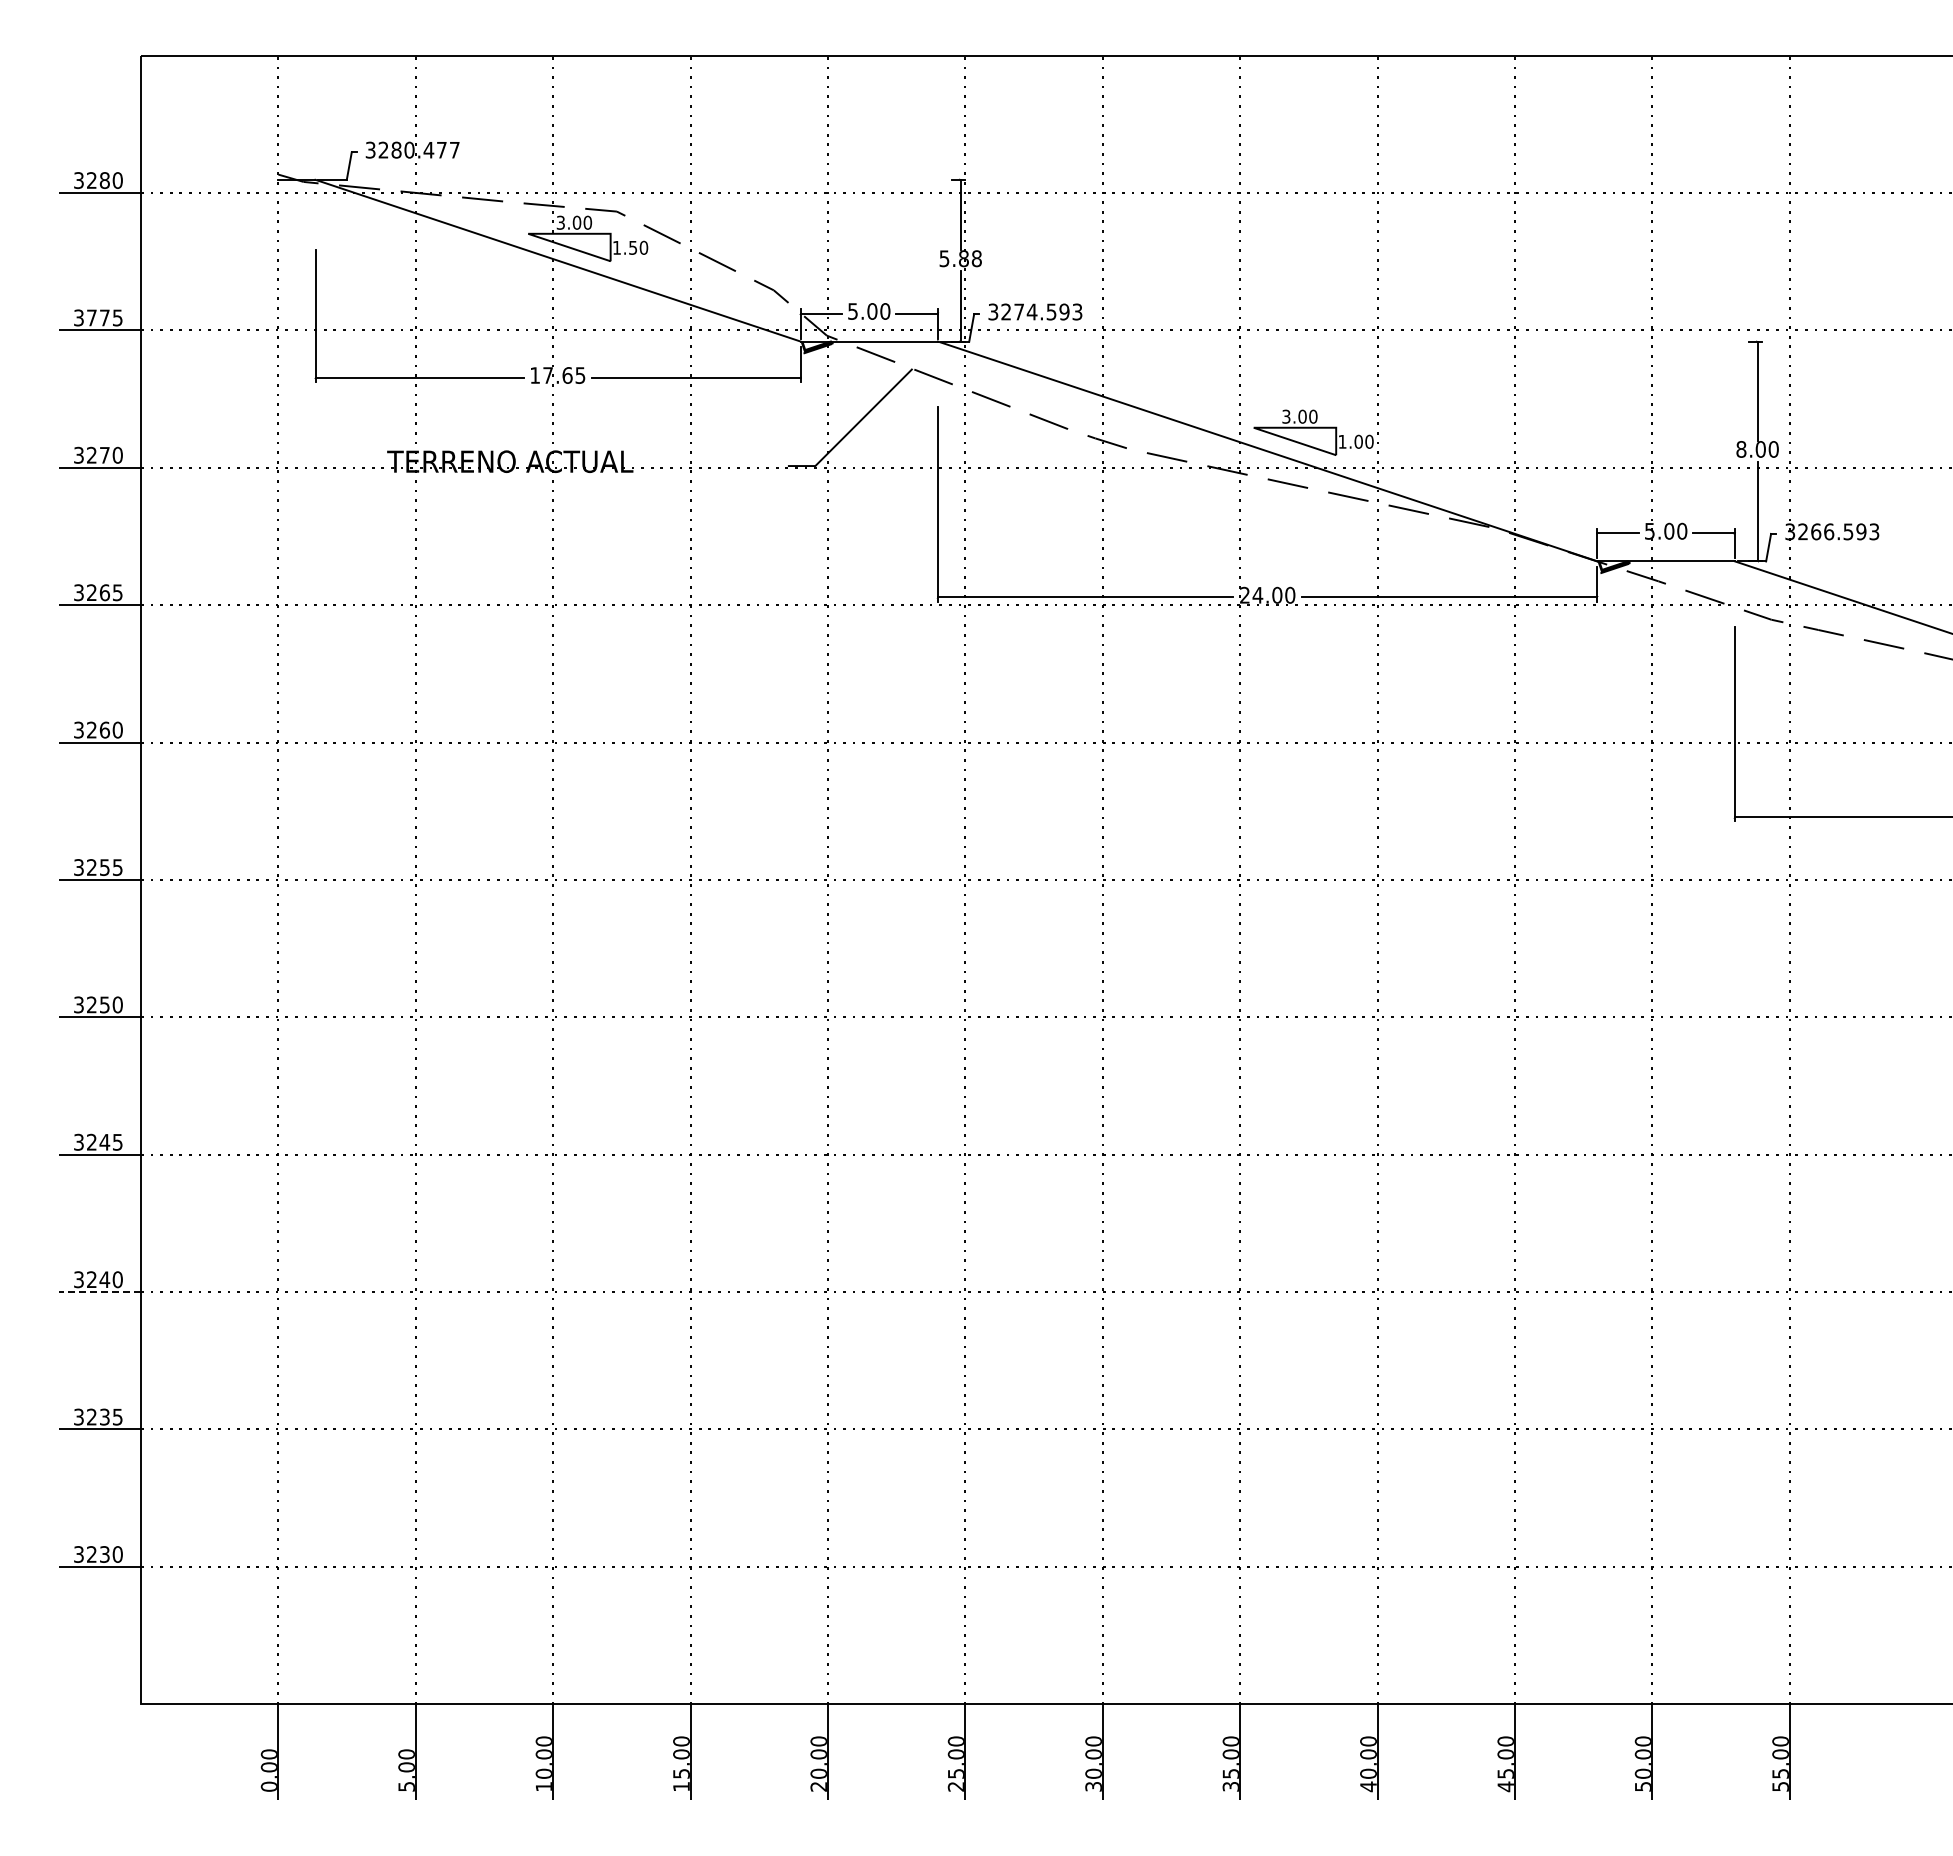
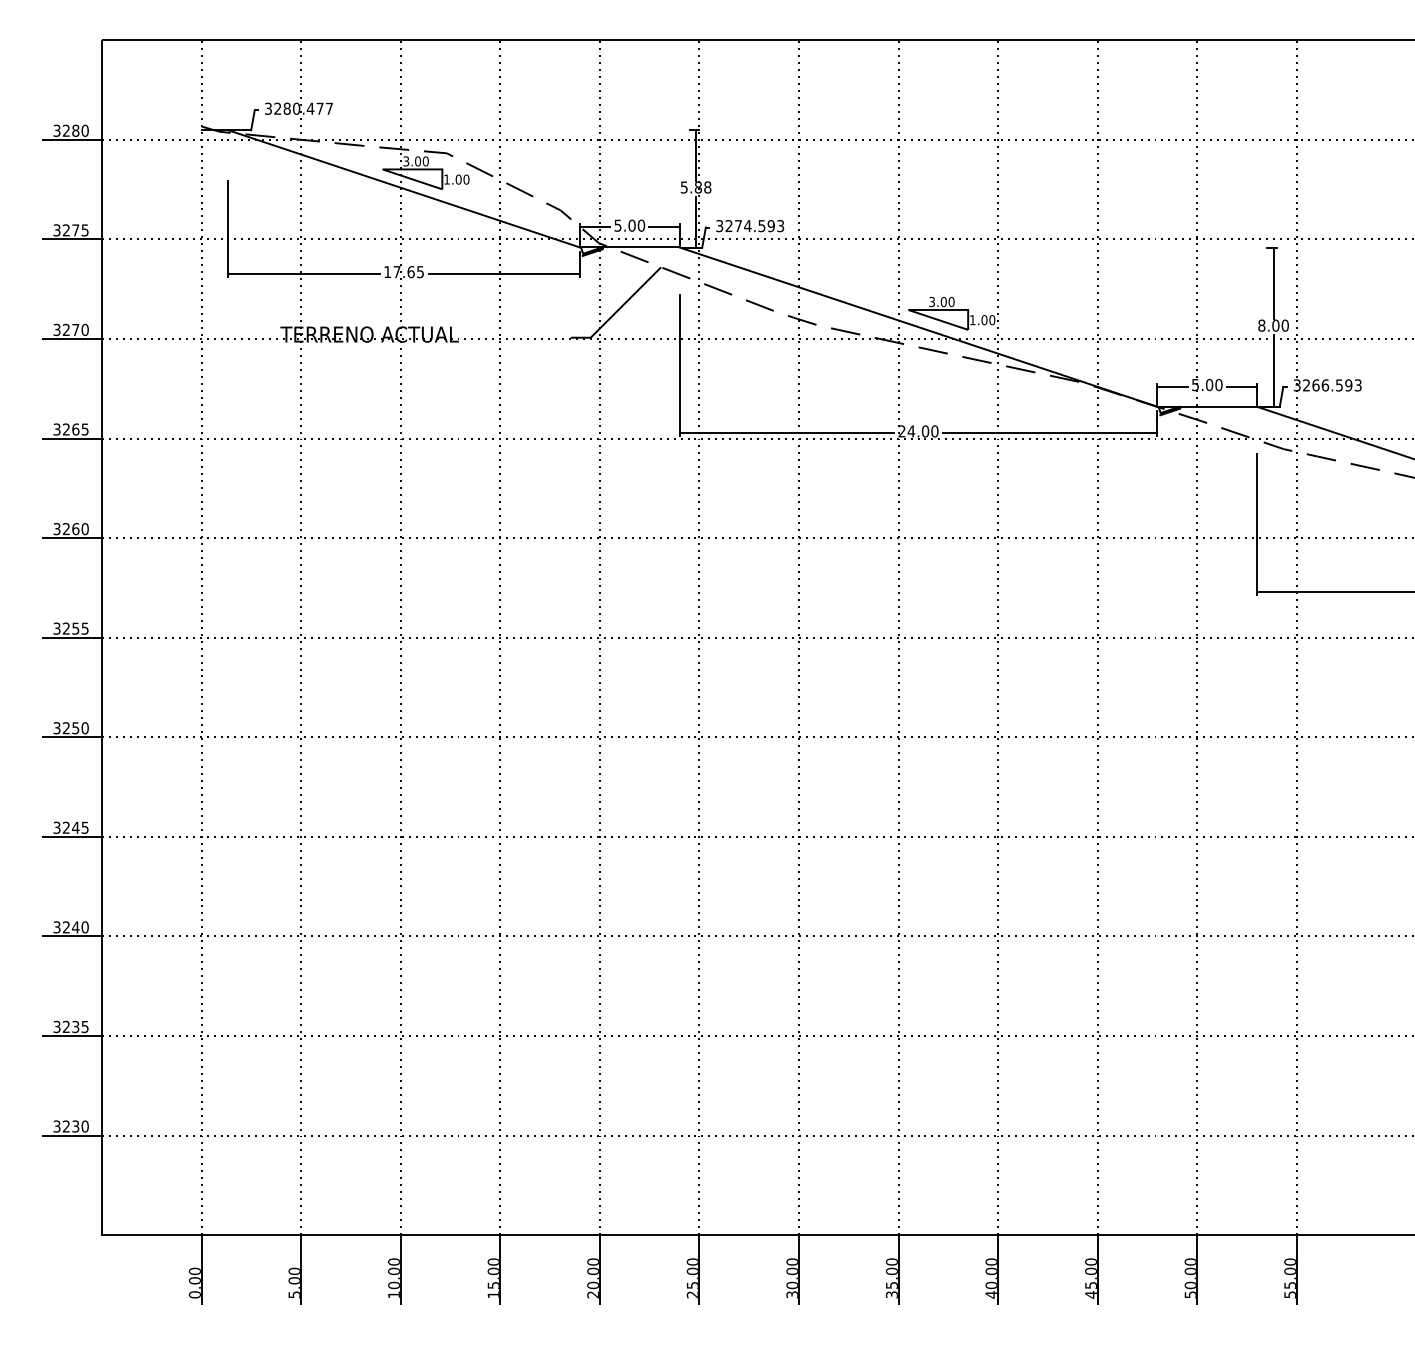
text: (633, 247) -> (458, 179), 1.50 -> 1.00
text: (91, 317) -> (66, 230), 3775 -> 3275
line: (99, 1292) -> (71, 936), dashed -> solid

